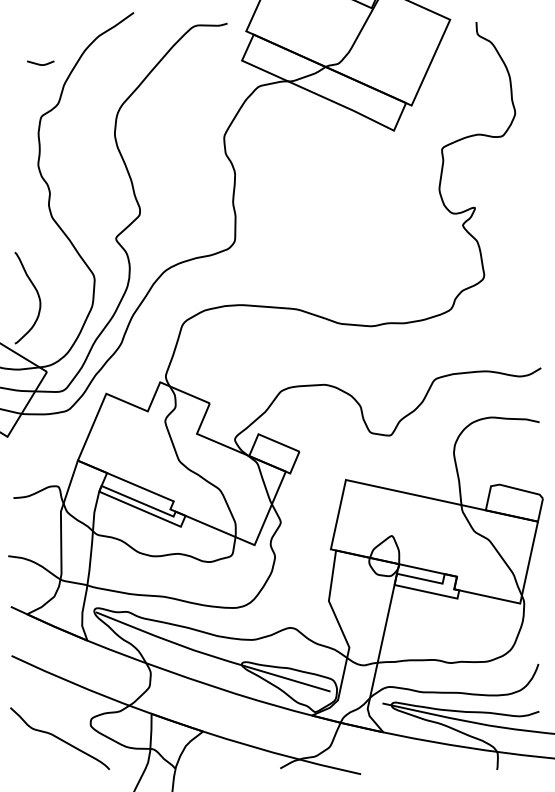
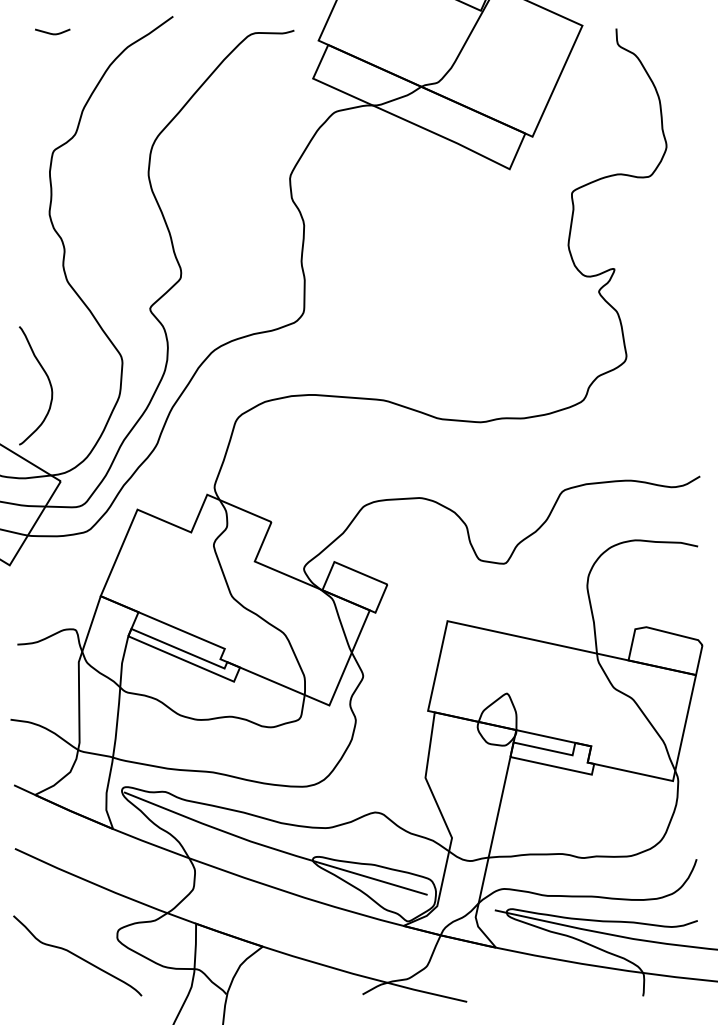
curve: (40, 64) -> (52, 33), moved

